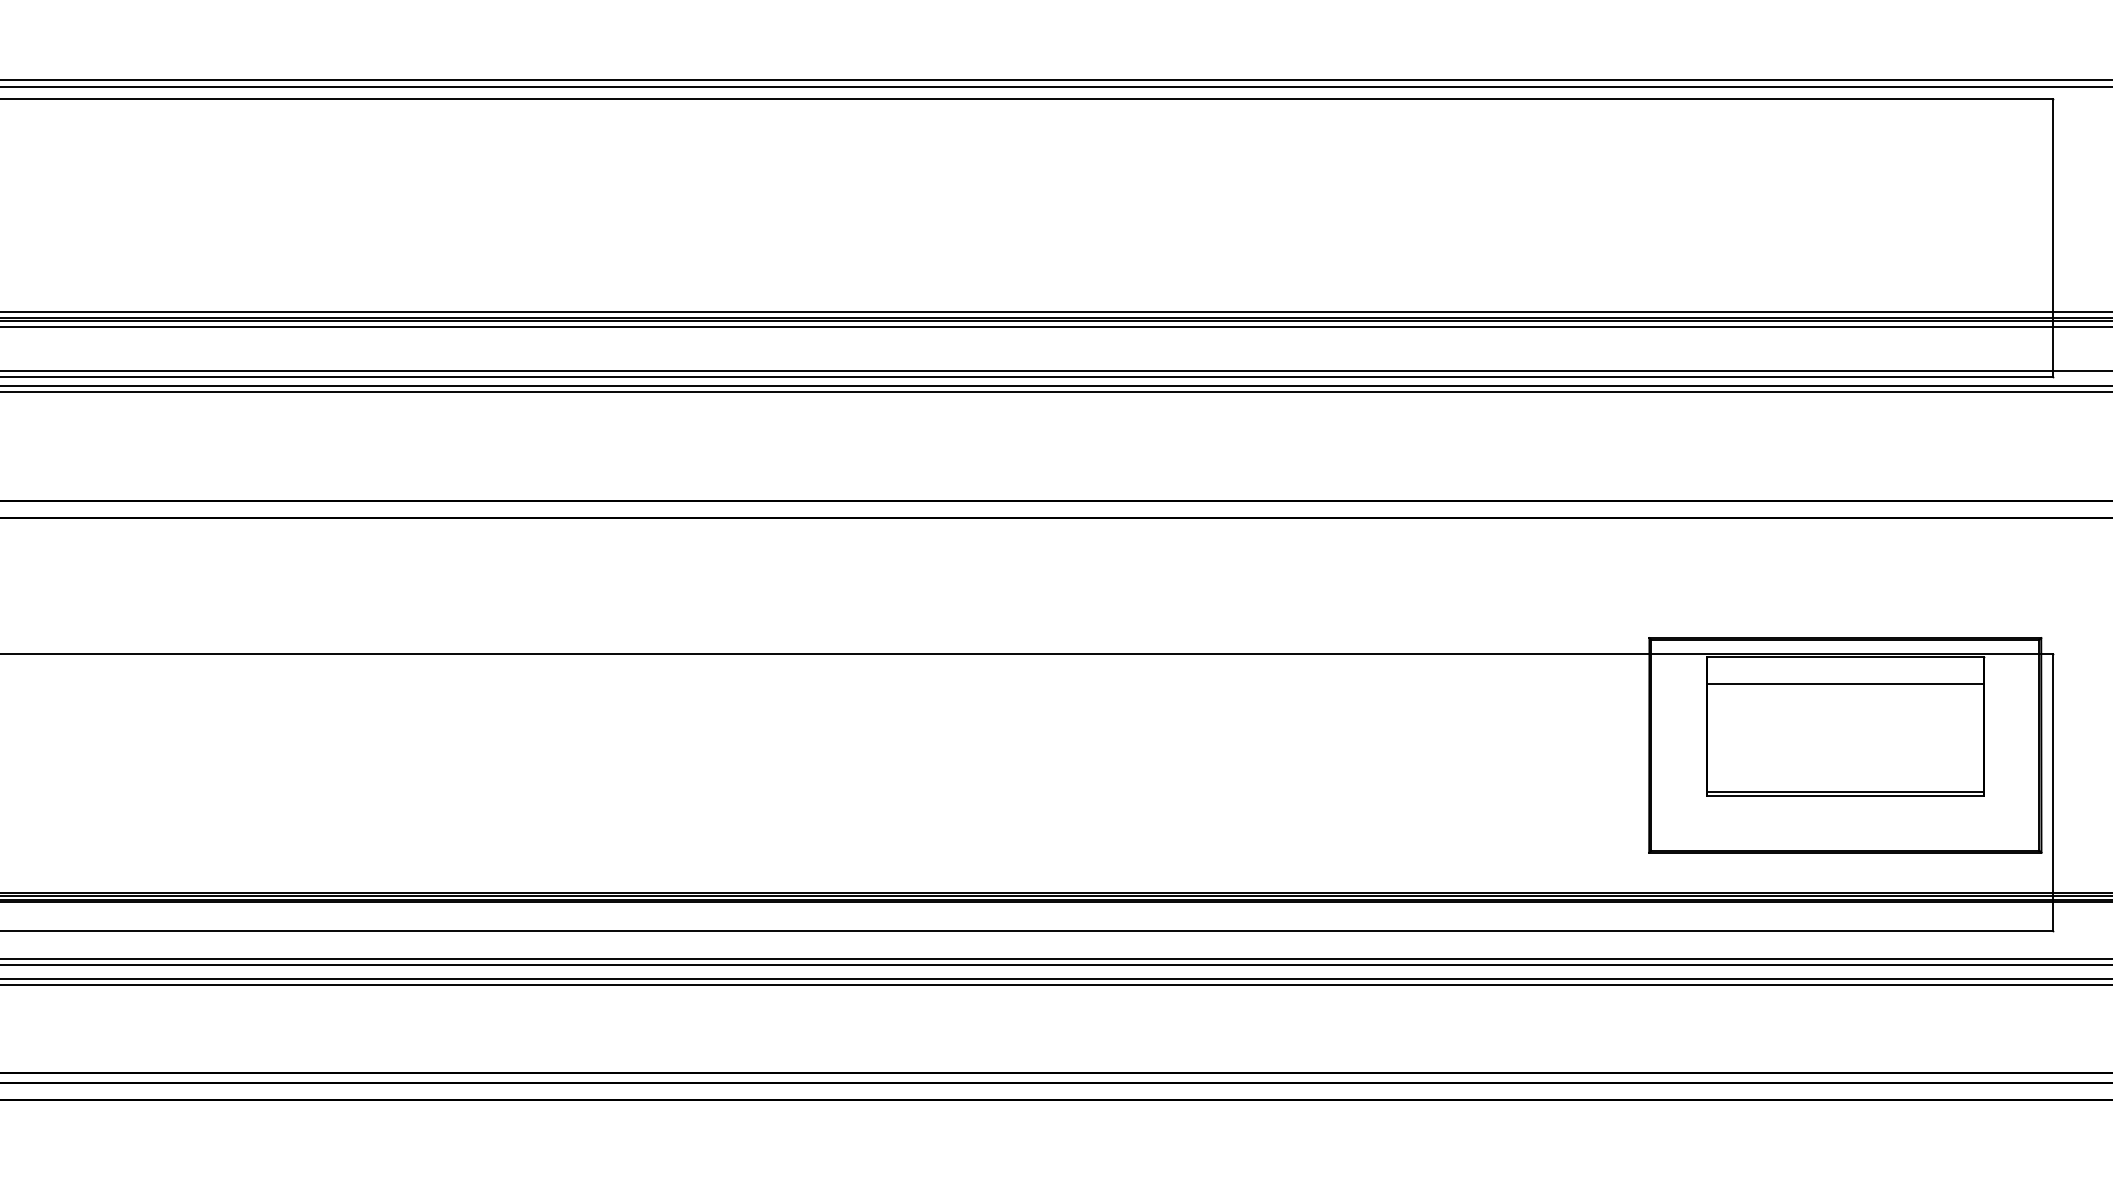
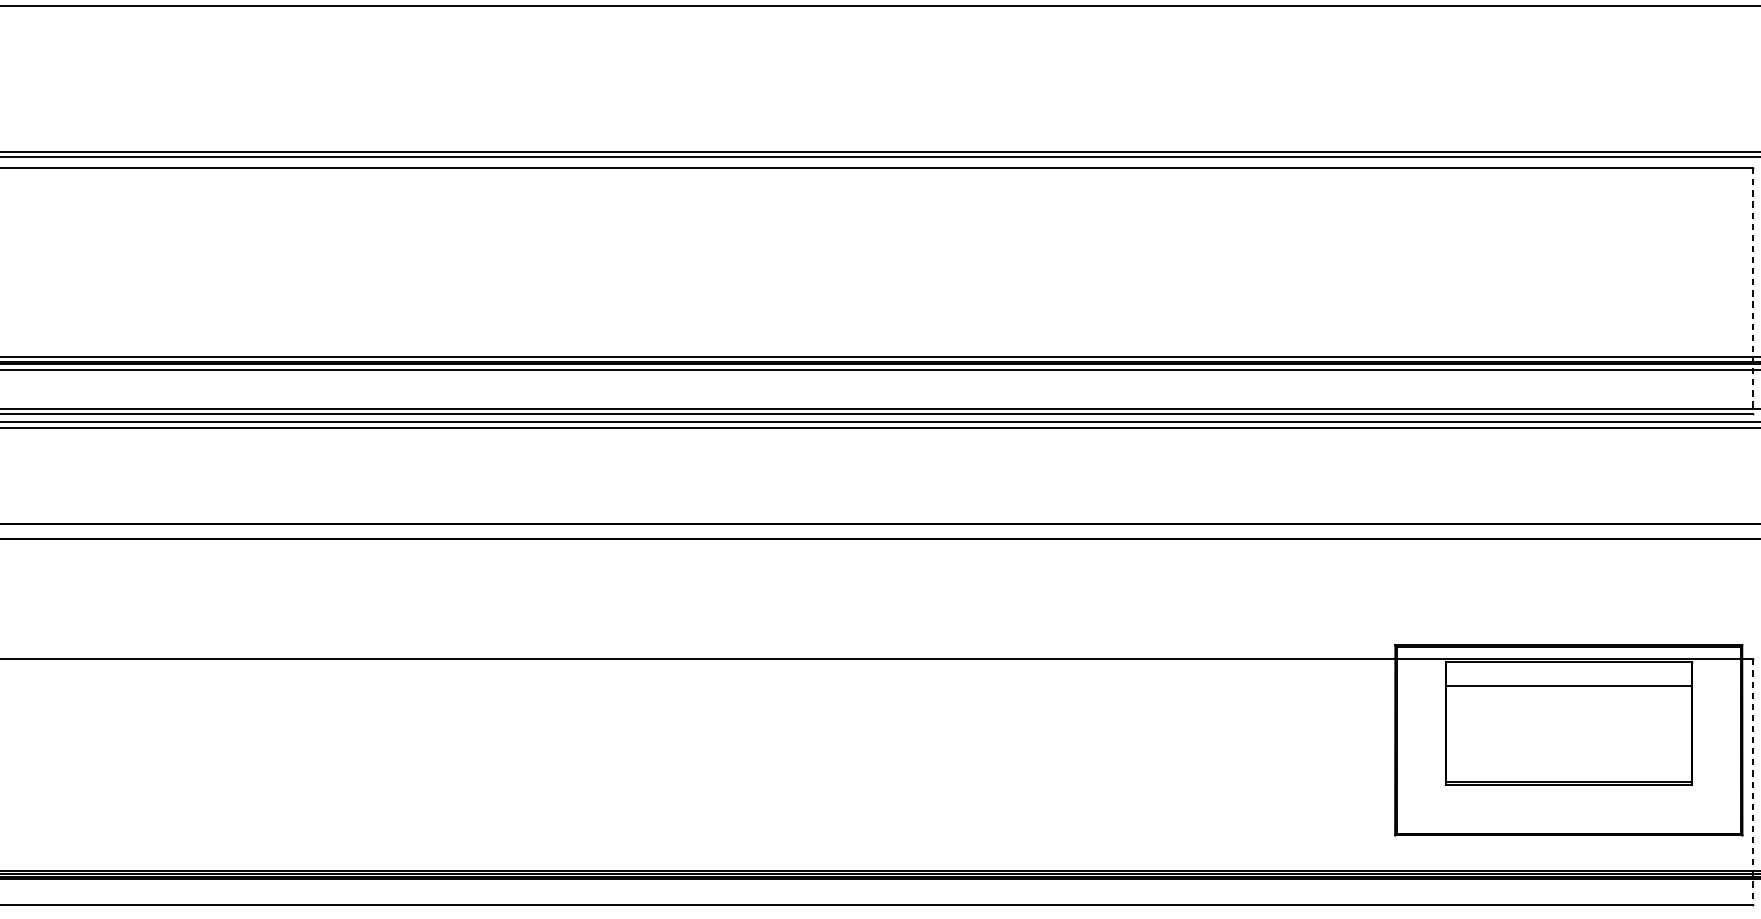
line: (2053, 237) -> (1753, 290), solid -> dashed
line: (2053, 792) -> (1753, 782), solid -> dashed

